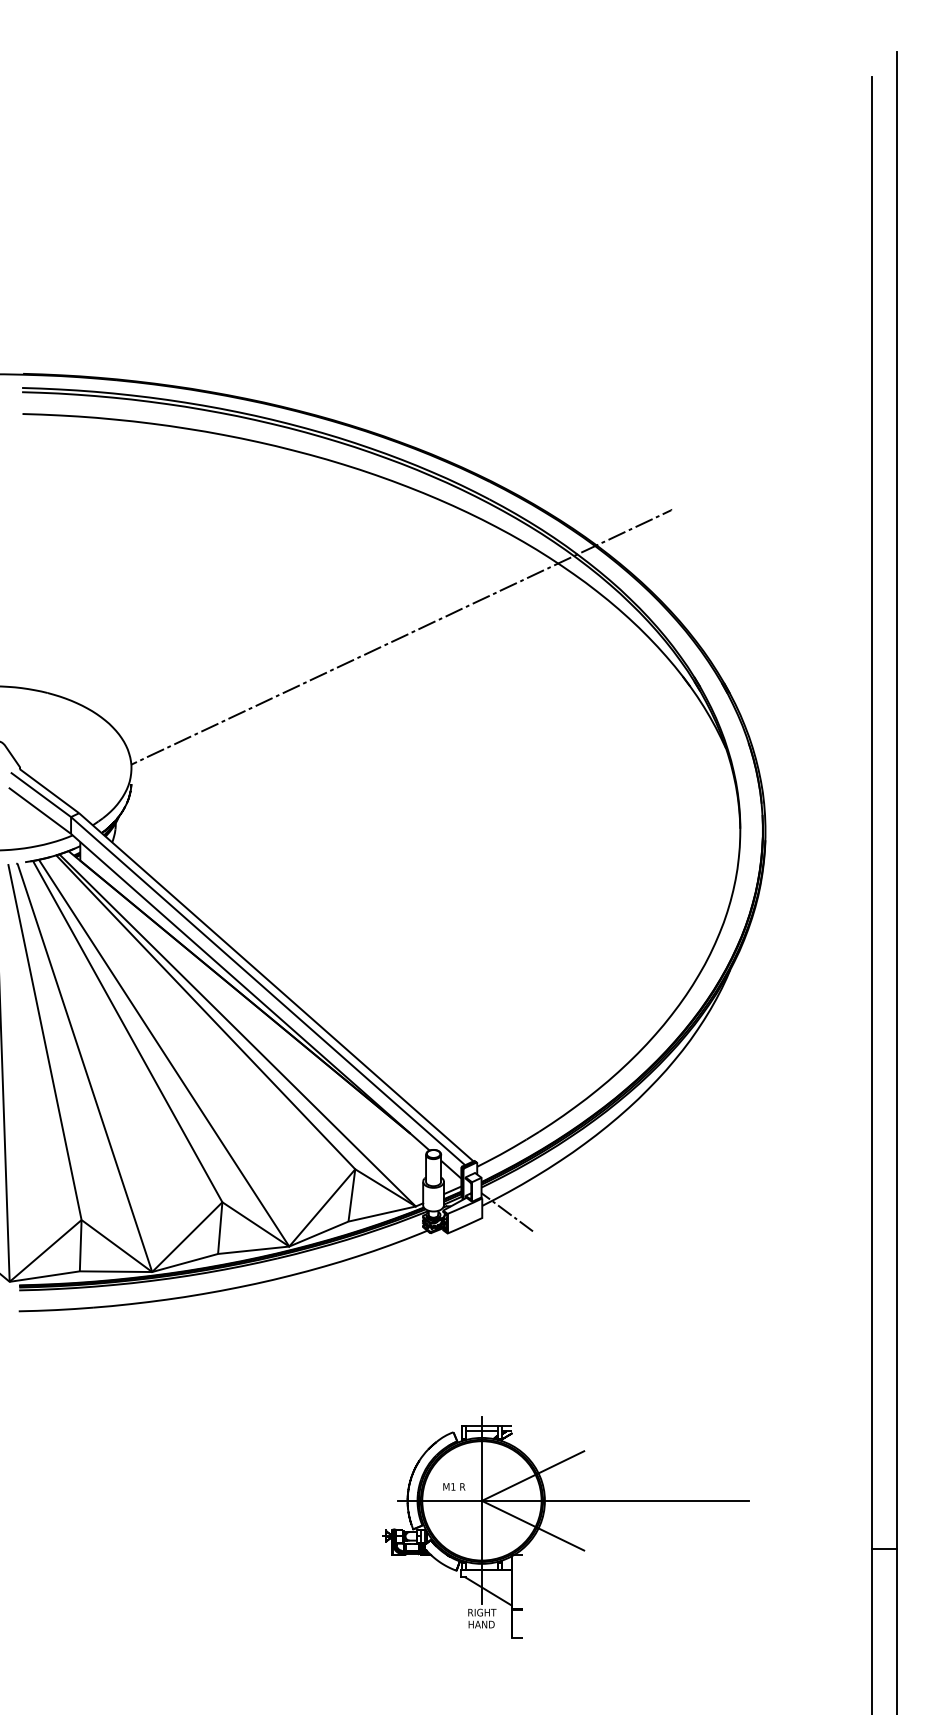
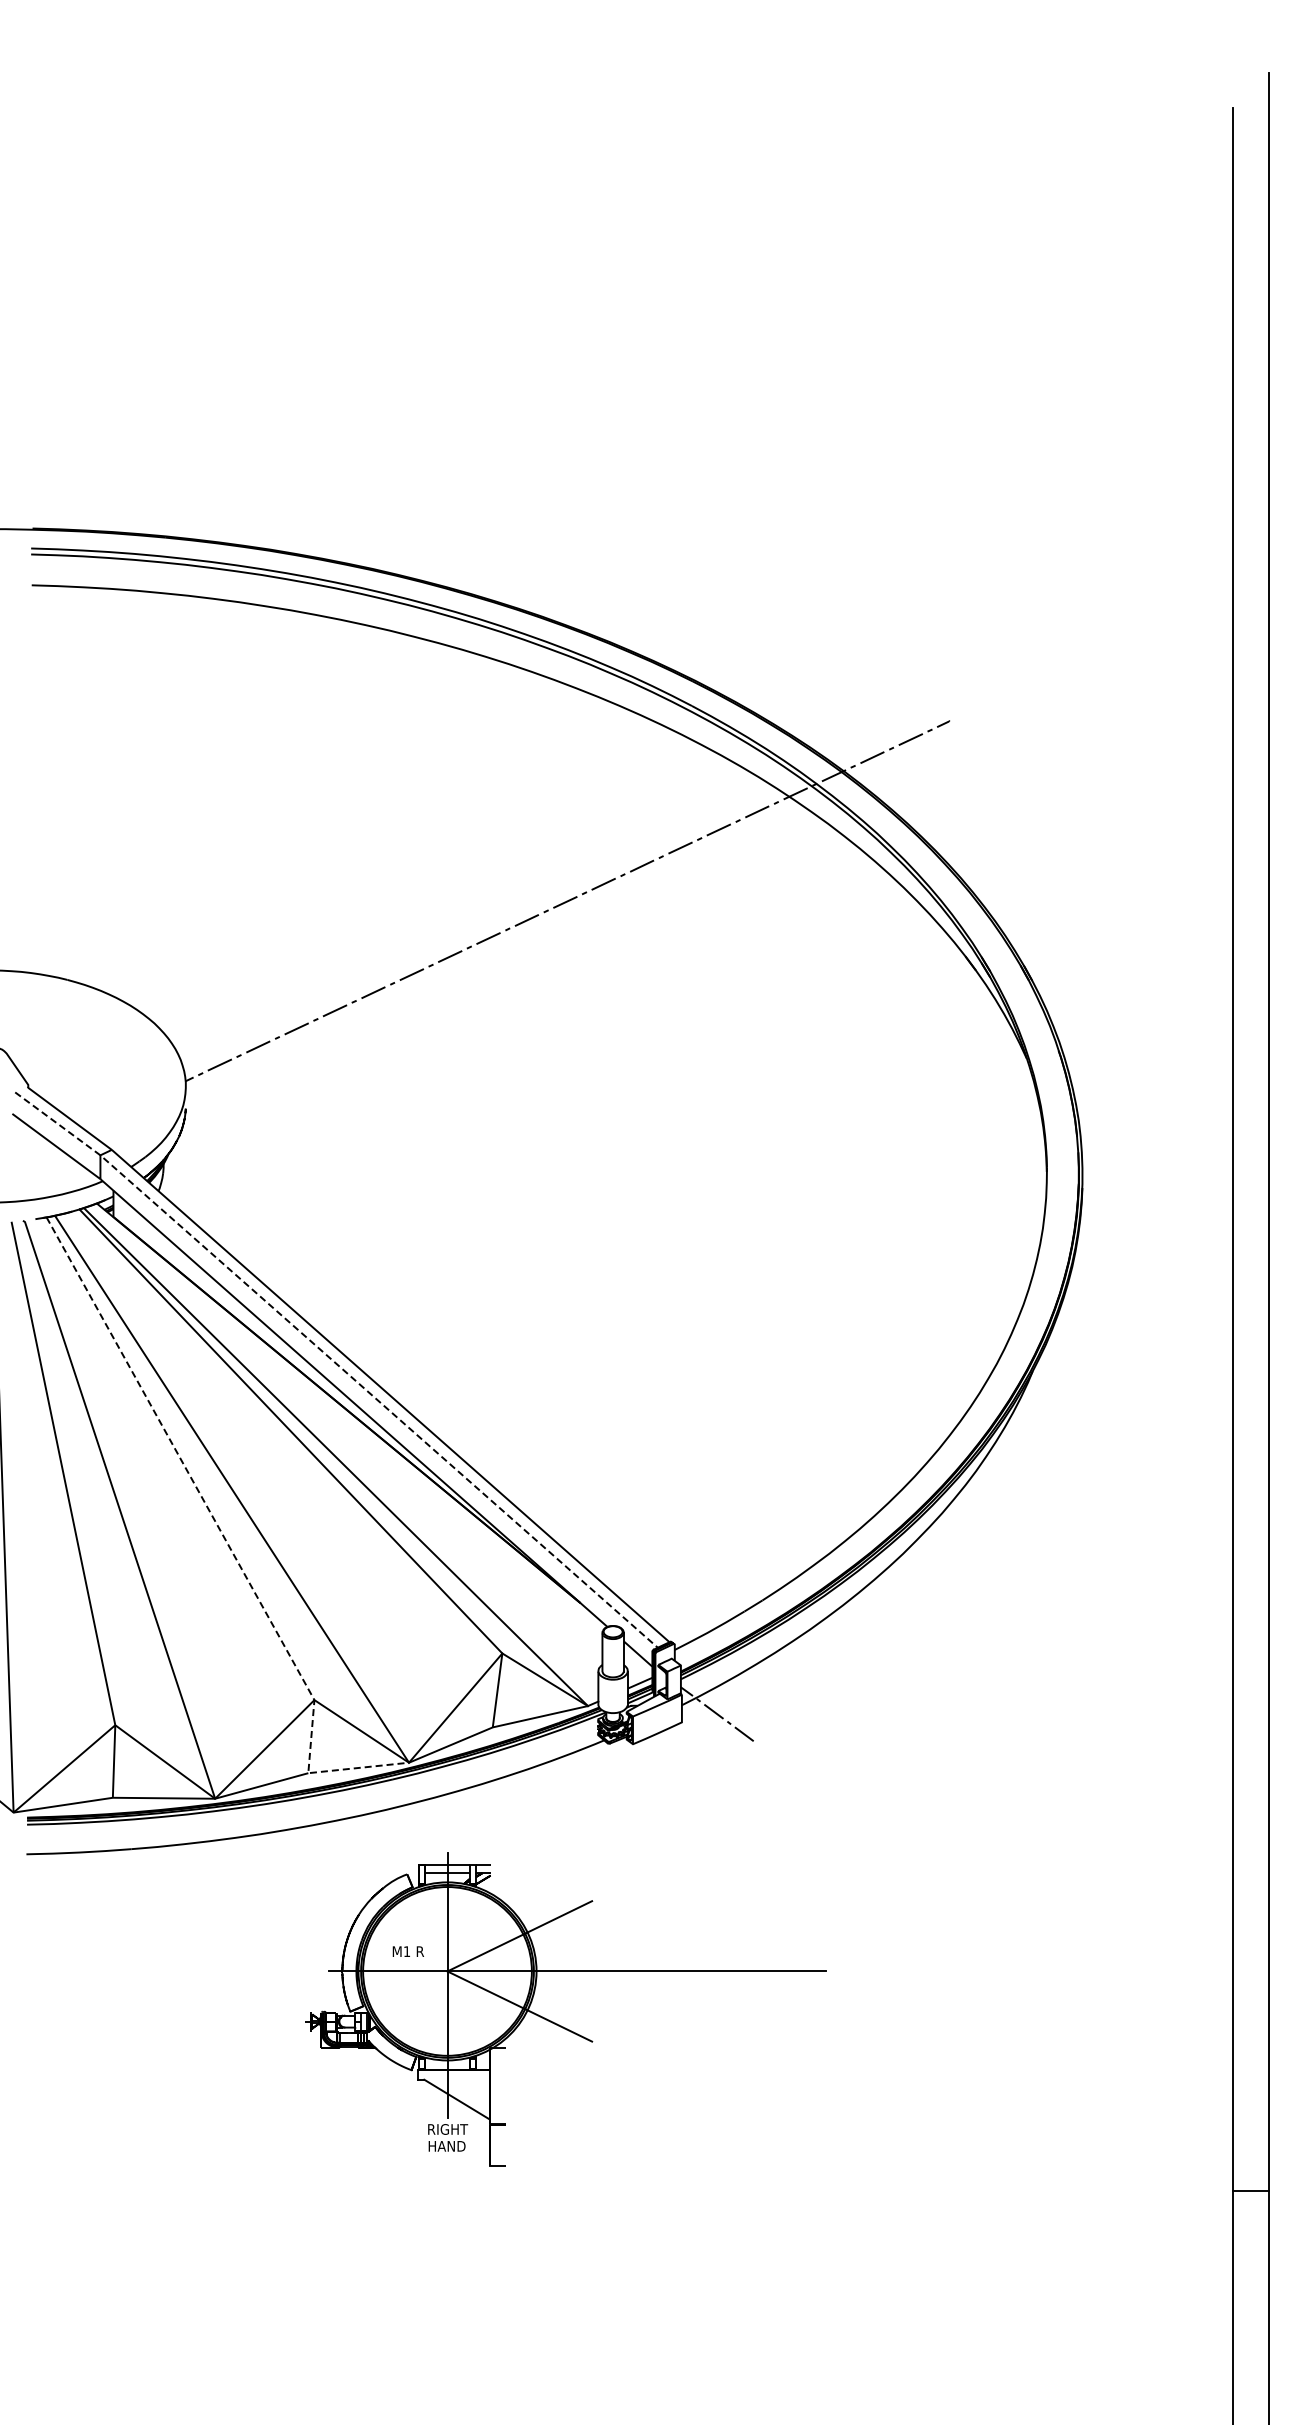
line: (240, 966) -> (339, 1366), solid -> dashed
line: (158, 1086) -> (223, 1536), solid -> dashed
part: (559, 1537) -> (557, 2023), moved

